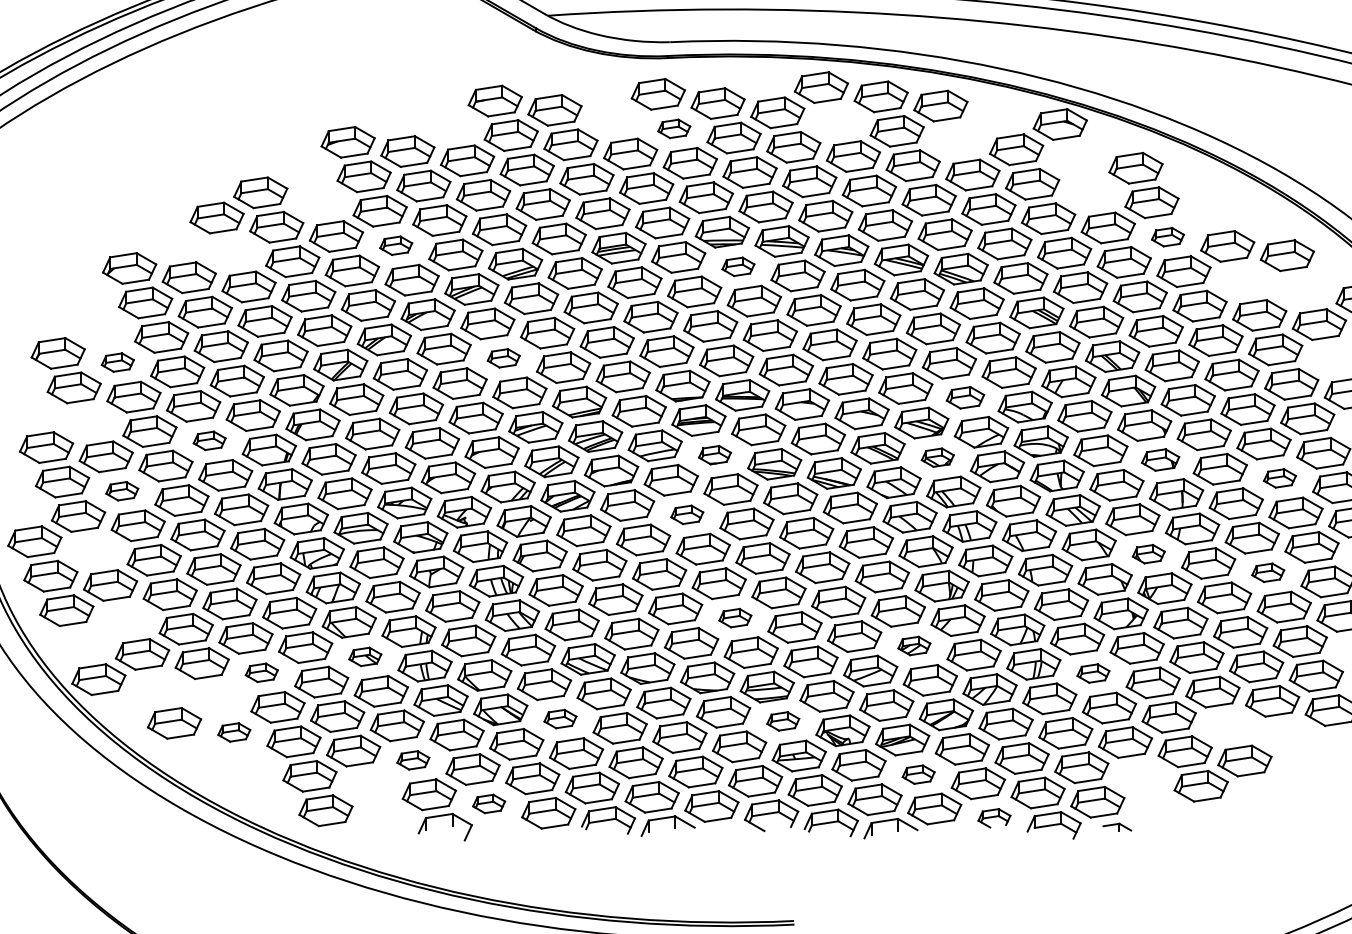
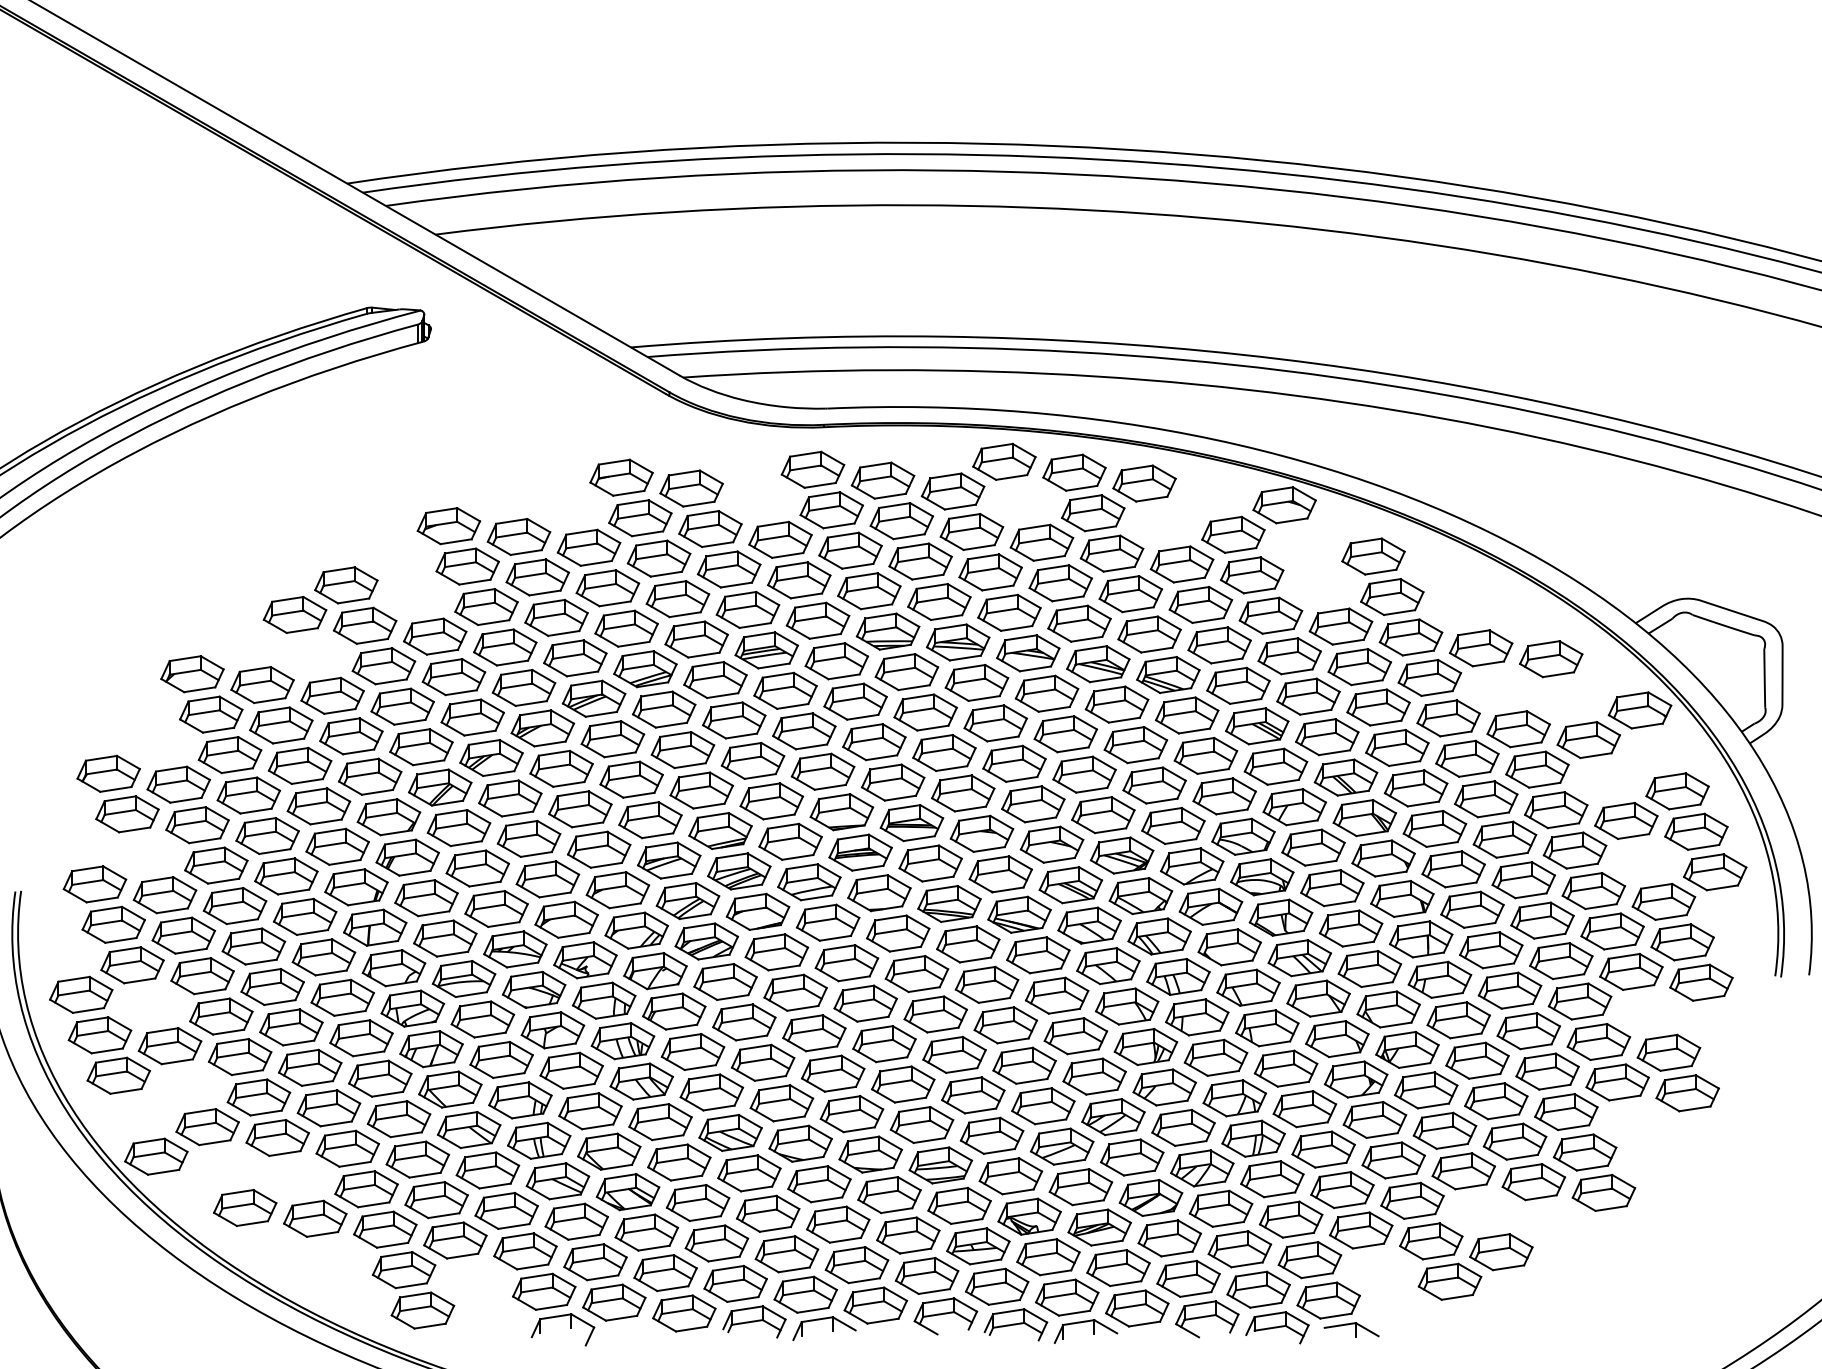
part: (674, 129) -> (831, 510), size x1.67
part: (1167, 237) -> (1410, 637), size x1.67
part: (396, 245) -> (505, 647), size x1.67
part: (738, 267) -> (906, 672), size x1.67
part: (503, 358) -> (631, 779), size x1.67
part: (117, 362) -> (178, 784), size x1.67
part: (965, 397) -> (1173, 825), size x1.43
part: (209, 440) -> (286, 876), size x1.67
part: (715, 455) -> (879, 893), size x1.67
part: (937, 457) -> (1140, 896), size x1.67
part: (1160, 459) -> (1402, 898), size x1.43
part: (1279, 478) -> (1542, 920), size x1.67
part: (121, 491) -> (183, 935), size x1.67
part: (686, 515) -> (846, 963), size x1.67
part: (1148, 554) -> (1388, 1009), size x1.67
part: (1268, 572) -> (1528, 1031), size x1.67
part: (735, 618) -> (903, 1084), size x1.67
part: (914, 646) -> (1113, 1117), size x1.67
part: (364, 656) -> (468, 1129), size x1.67
part: (261, 672) -> (347, 1148), size x1.67
part: (1093, 673) -> (1323, 1149), size x1.67
part: (559, 718) -> (697, 1202), size x1.67
part: (783, 721) -> (959, 1205), size x1.67
part: (234, 732) -> (315, 1218), size x1.67
part: (413, 760) -> (525, 1251), size x1.67
part: (918, 774) -> (1118, 1268), size x1.67
part: (489, 803) -> (614, 1302), size x1.67
part: (994, 818) -> (1207, 1319), size x1.67
part: (1117, 826) -> (1351, 1329), size x1.67

